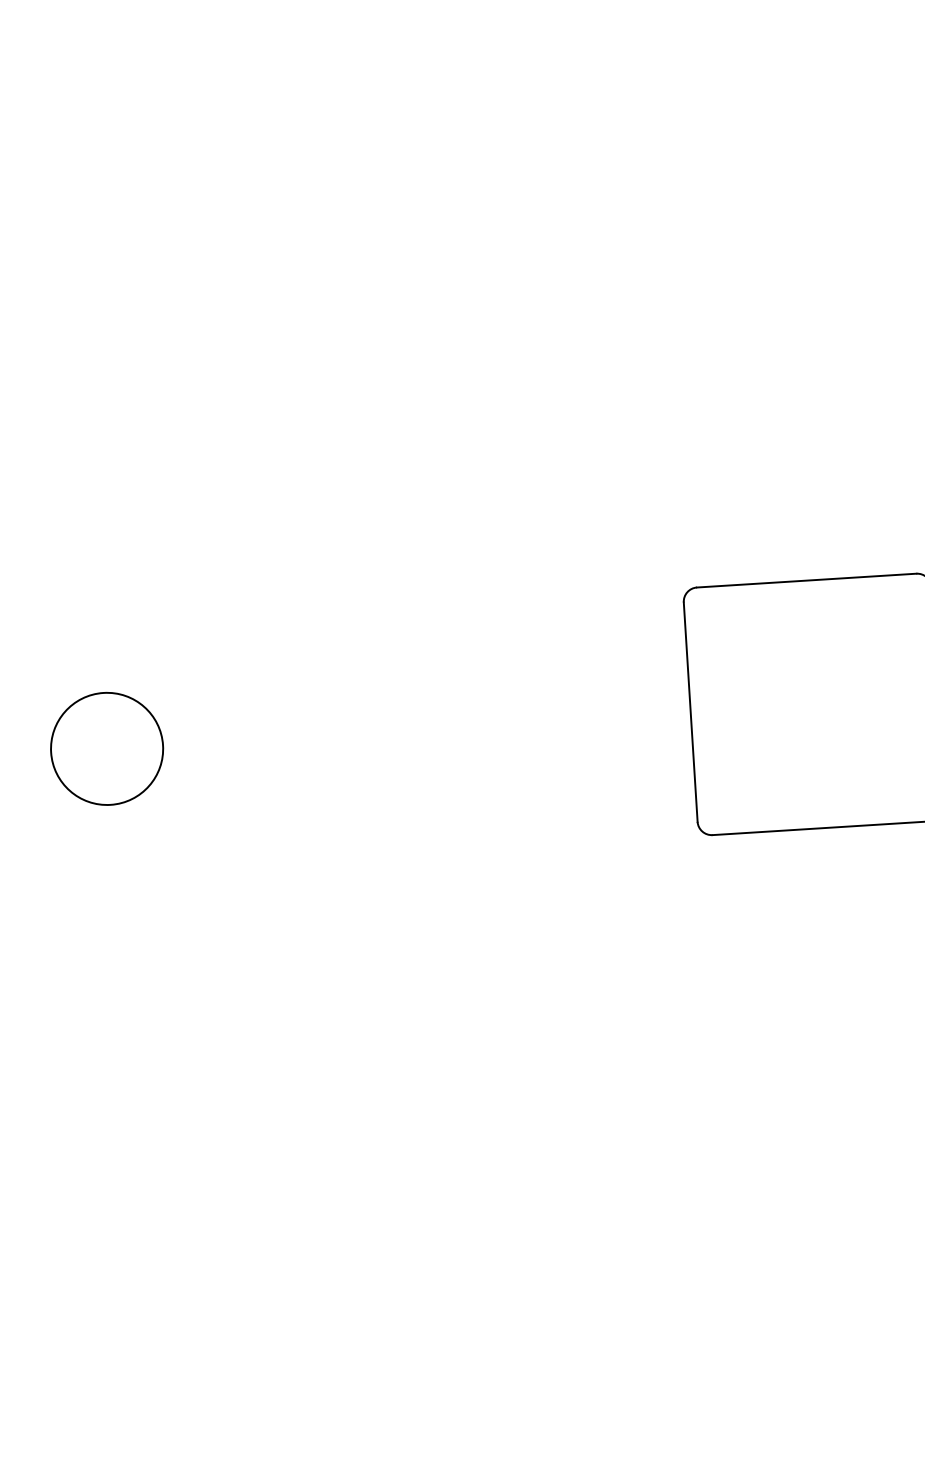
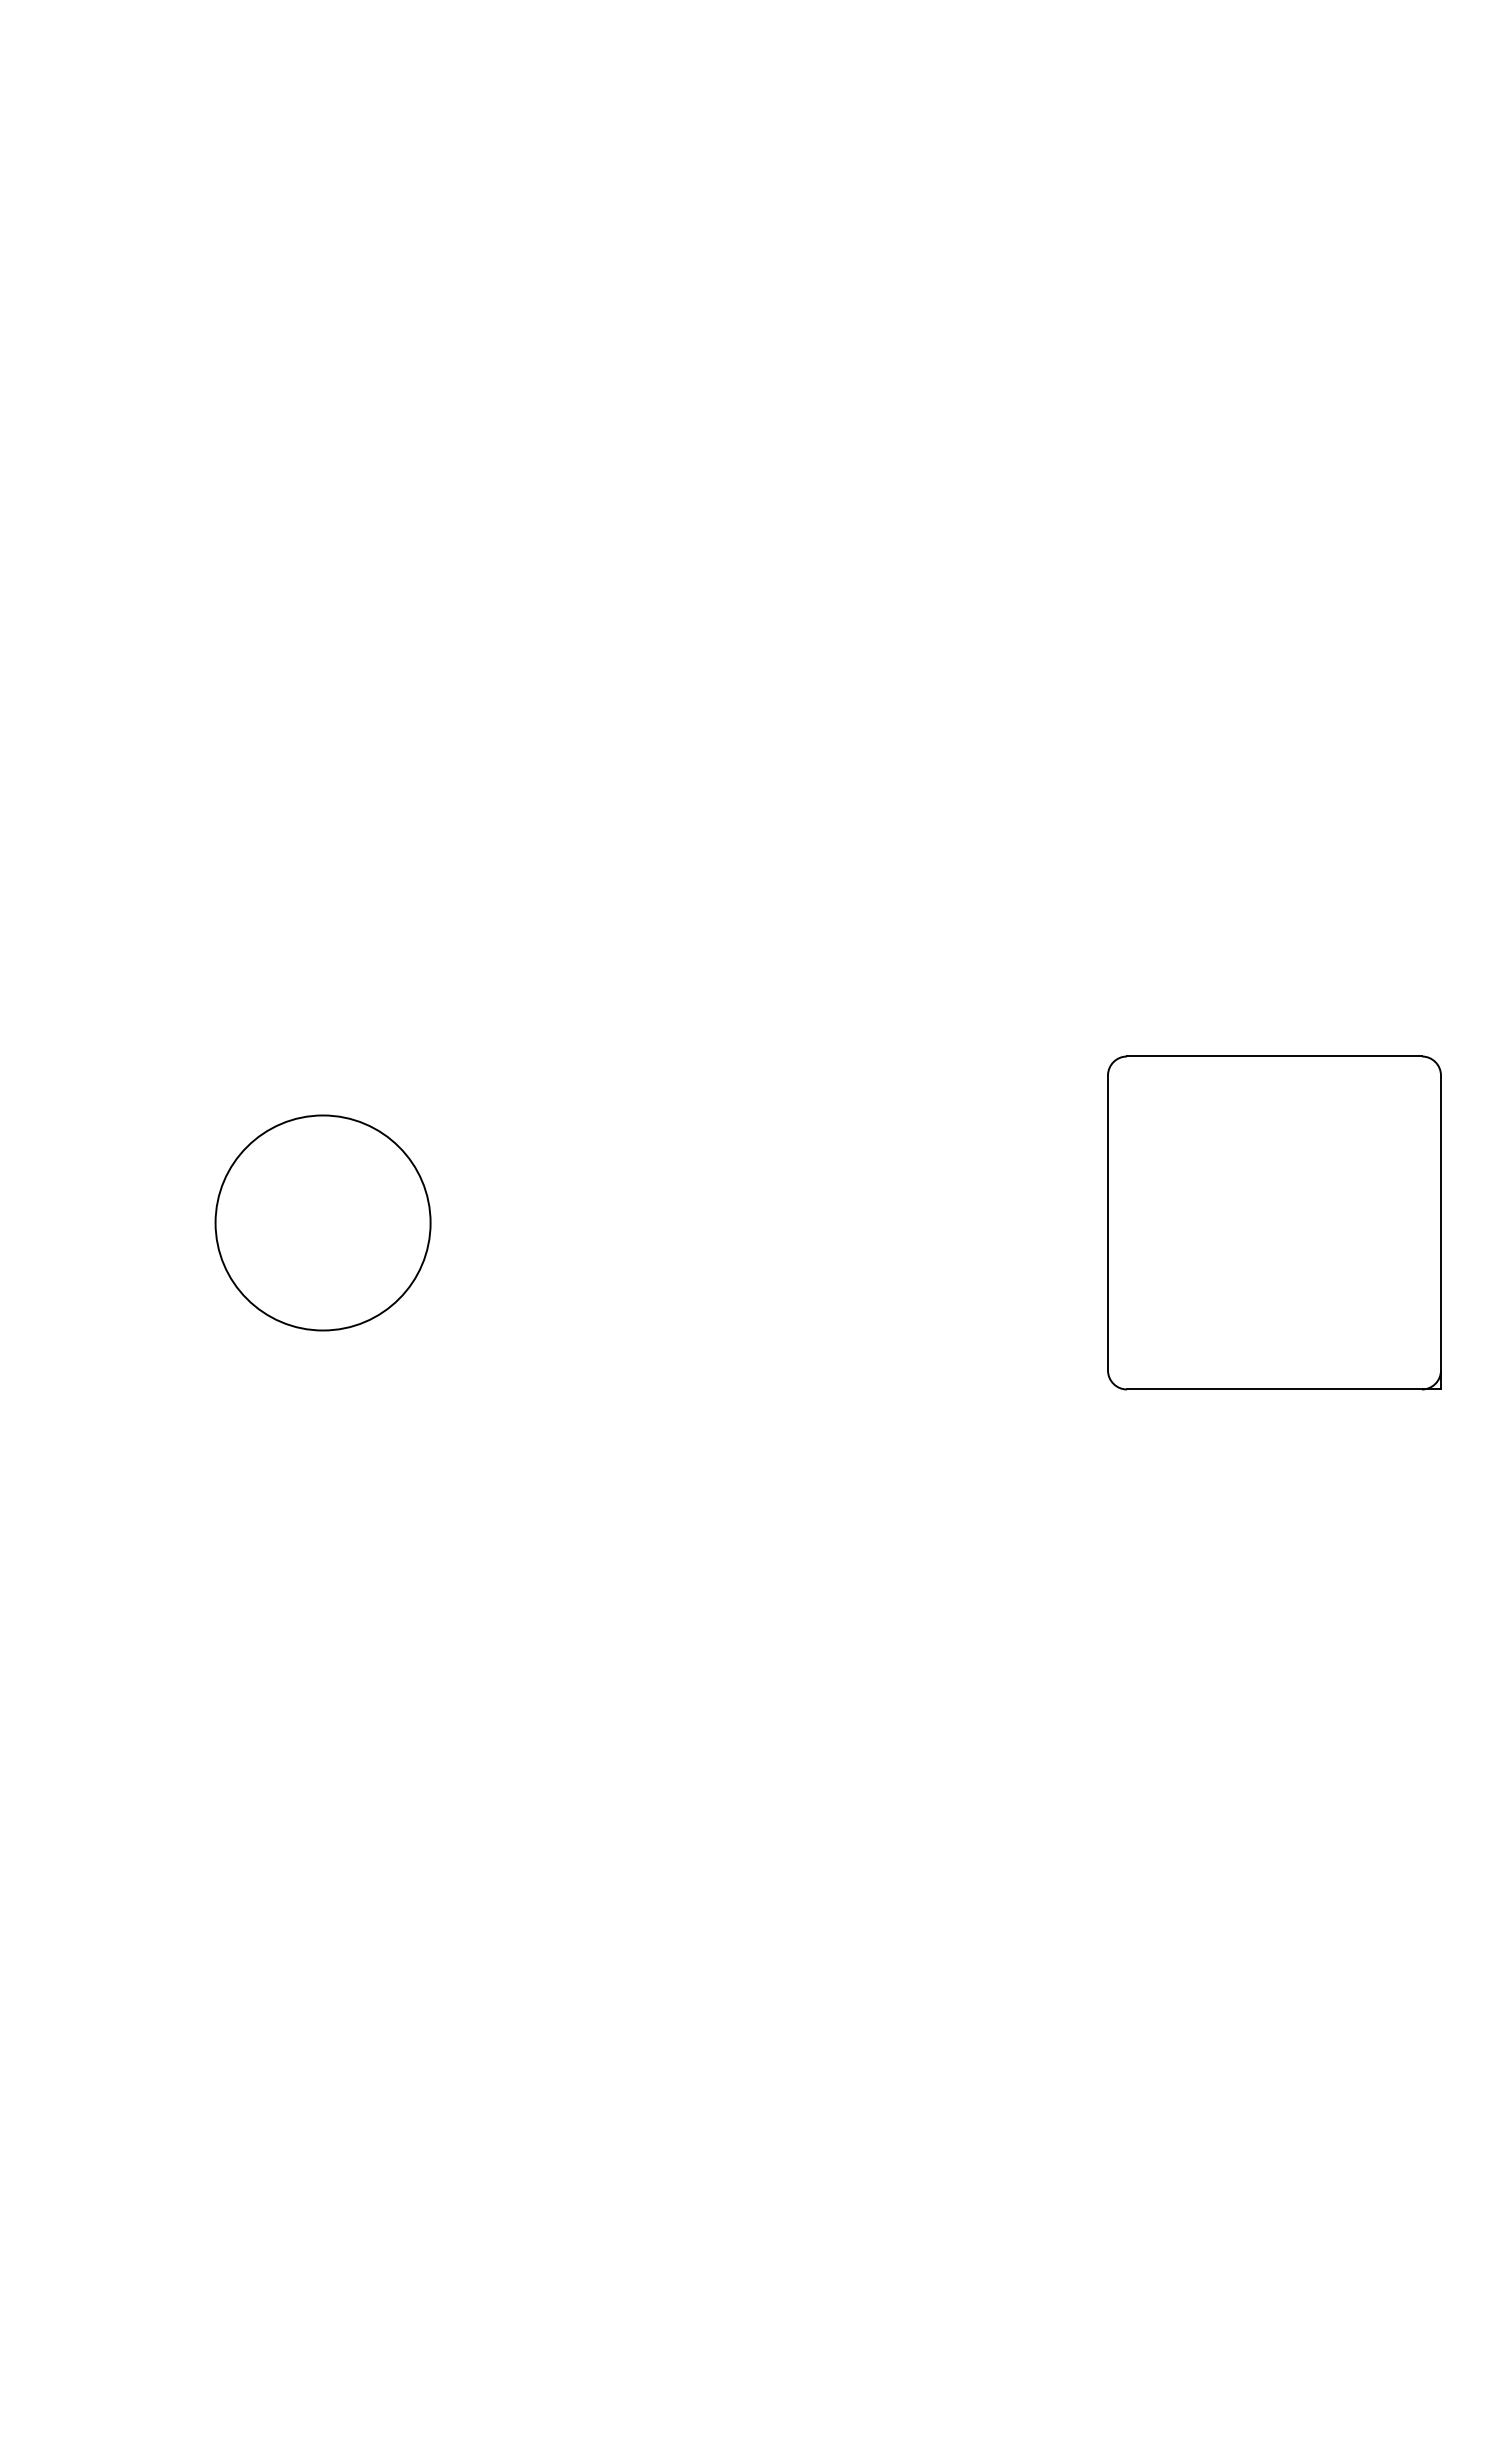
circle: (106, 748) -> (322, 1222), size x1.43

